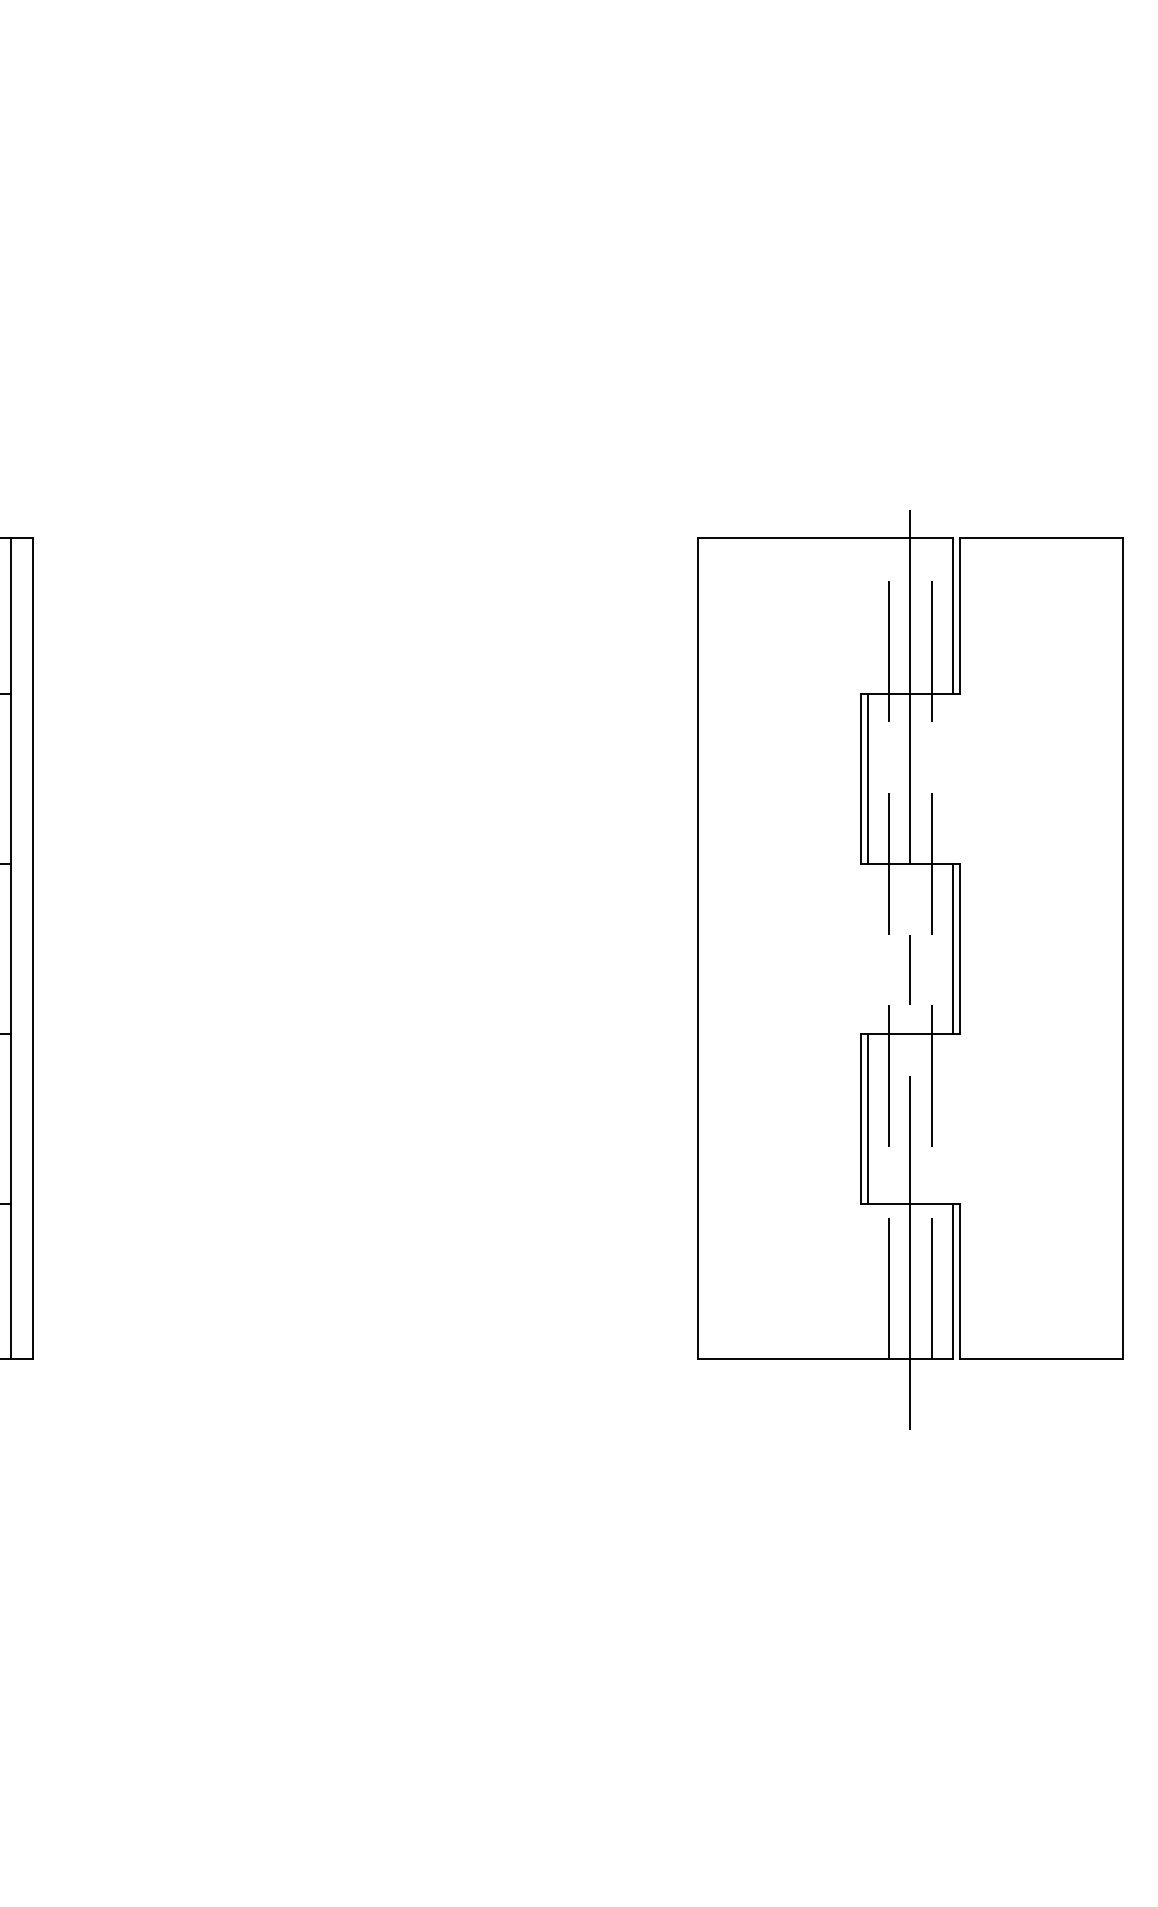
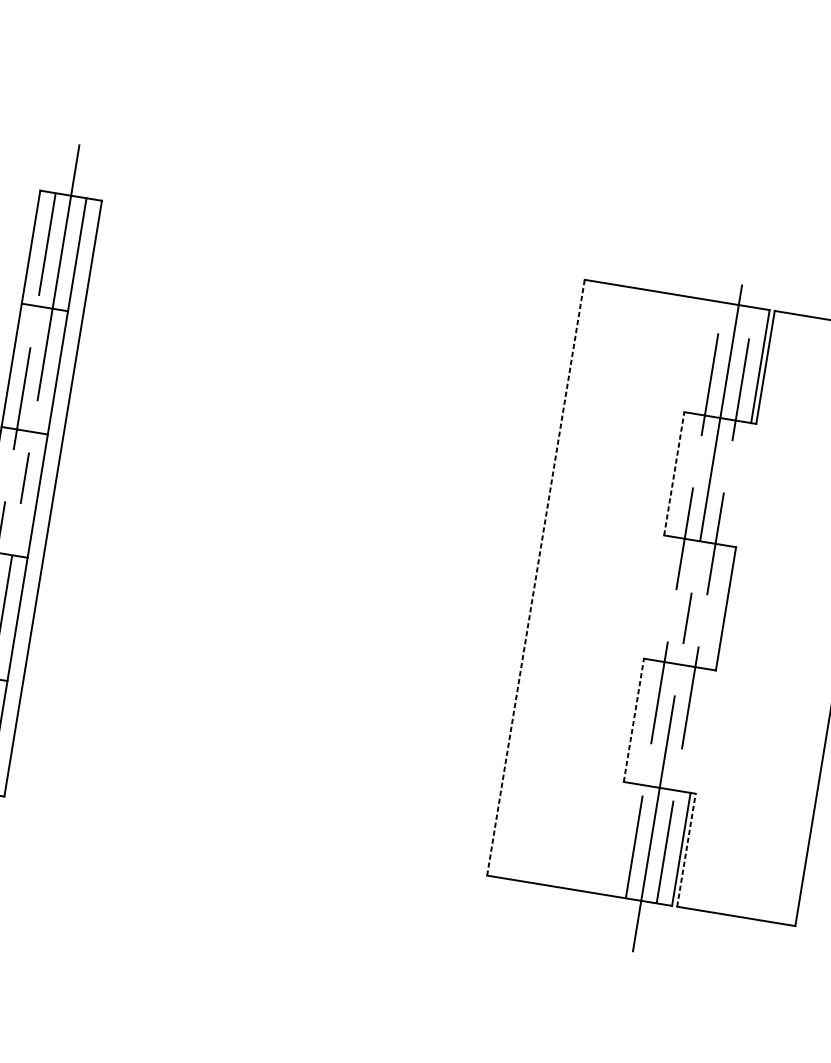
line: (860, 778) -> (674, 473), solid -> dashed
line: (867, 778) -> (679, 474), removed
line: (698, 948) -> (536, 577), solid -> dashed
line: (952, 948) -> (720, 607), removed
line: (860, 1118) -> (633, 720), solid -> dashed
line: (867, 1118) -> (638, 720), removed
line: (959, 1281) -> (686, 850), solid -> dashed

